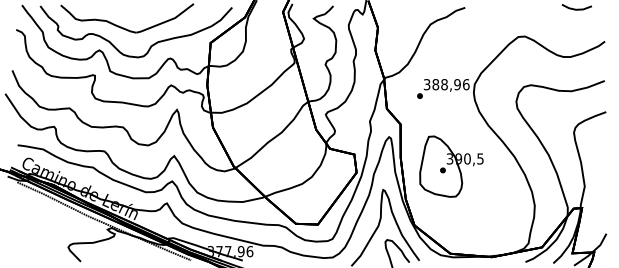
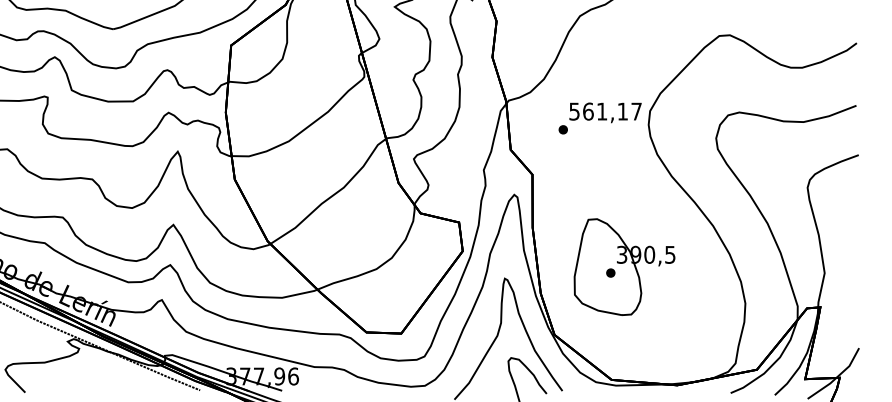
text: (446, 84) -> (605, 111), 388,96 -> 561,17
part: (451, 166) -> (624, 266), moved

